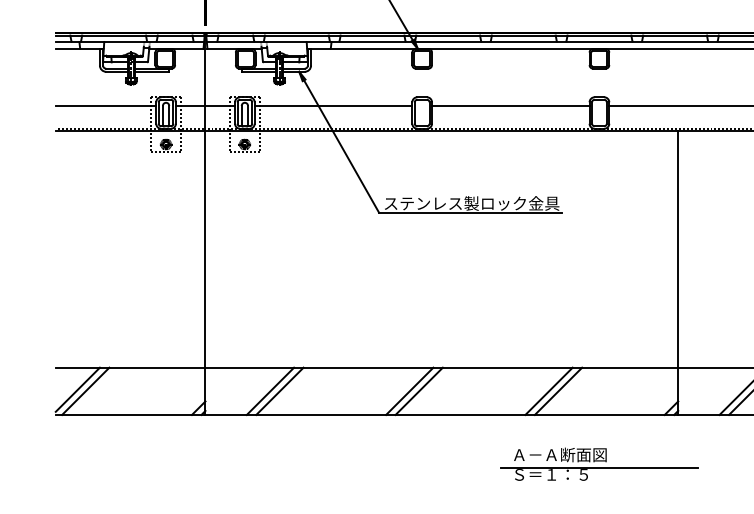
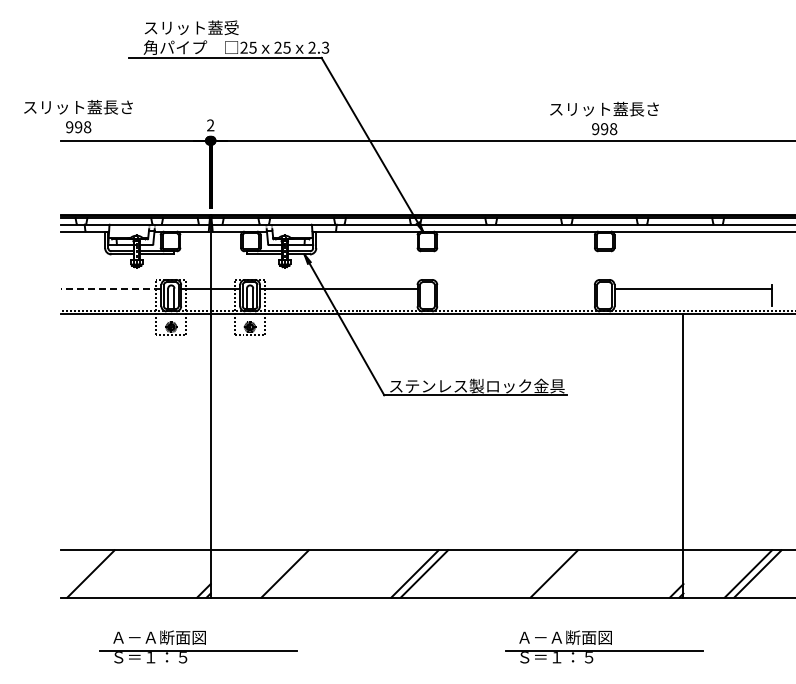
line: (105, 105) -> (110, 288), solid -> dashed
line: (510, 105) -> (515, 288), removed
line: (78, 389) -> (83, 572), removed
line: (270, 390) -> (275, 573), removed
line: (558, 390) -> (563, 573), removed
part: (193, 463) -> (198, 646), added

